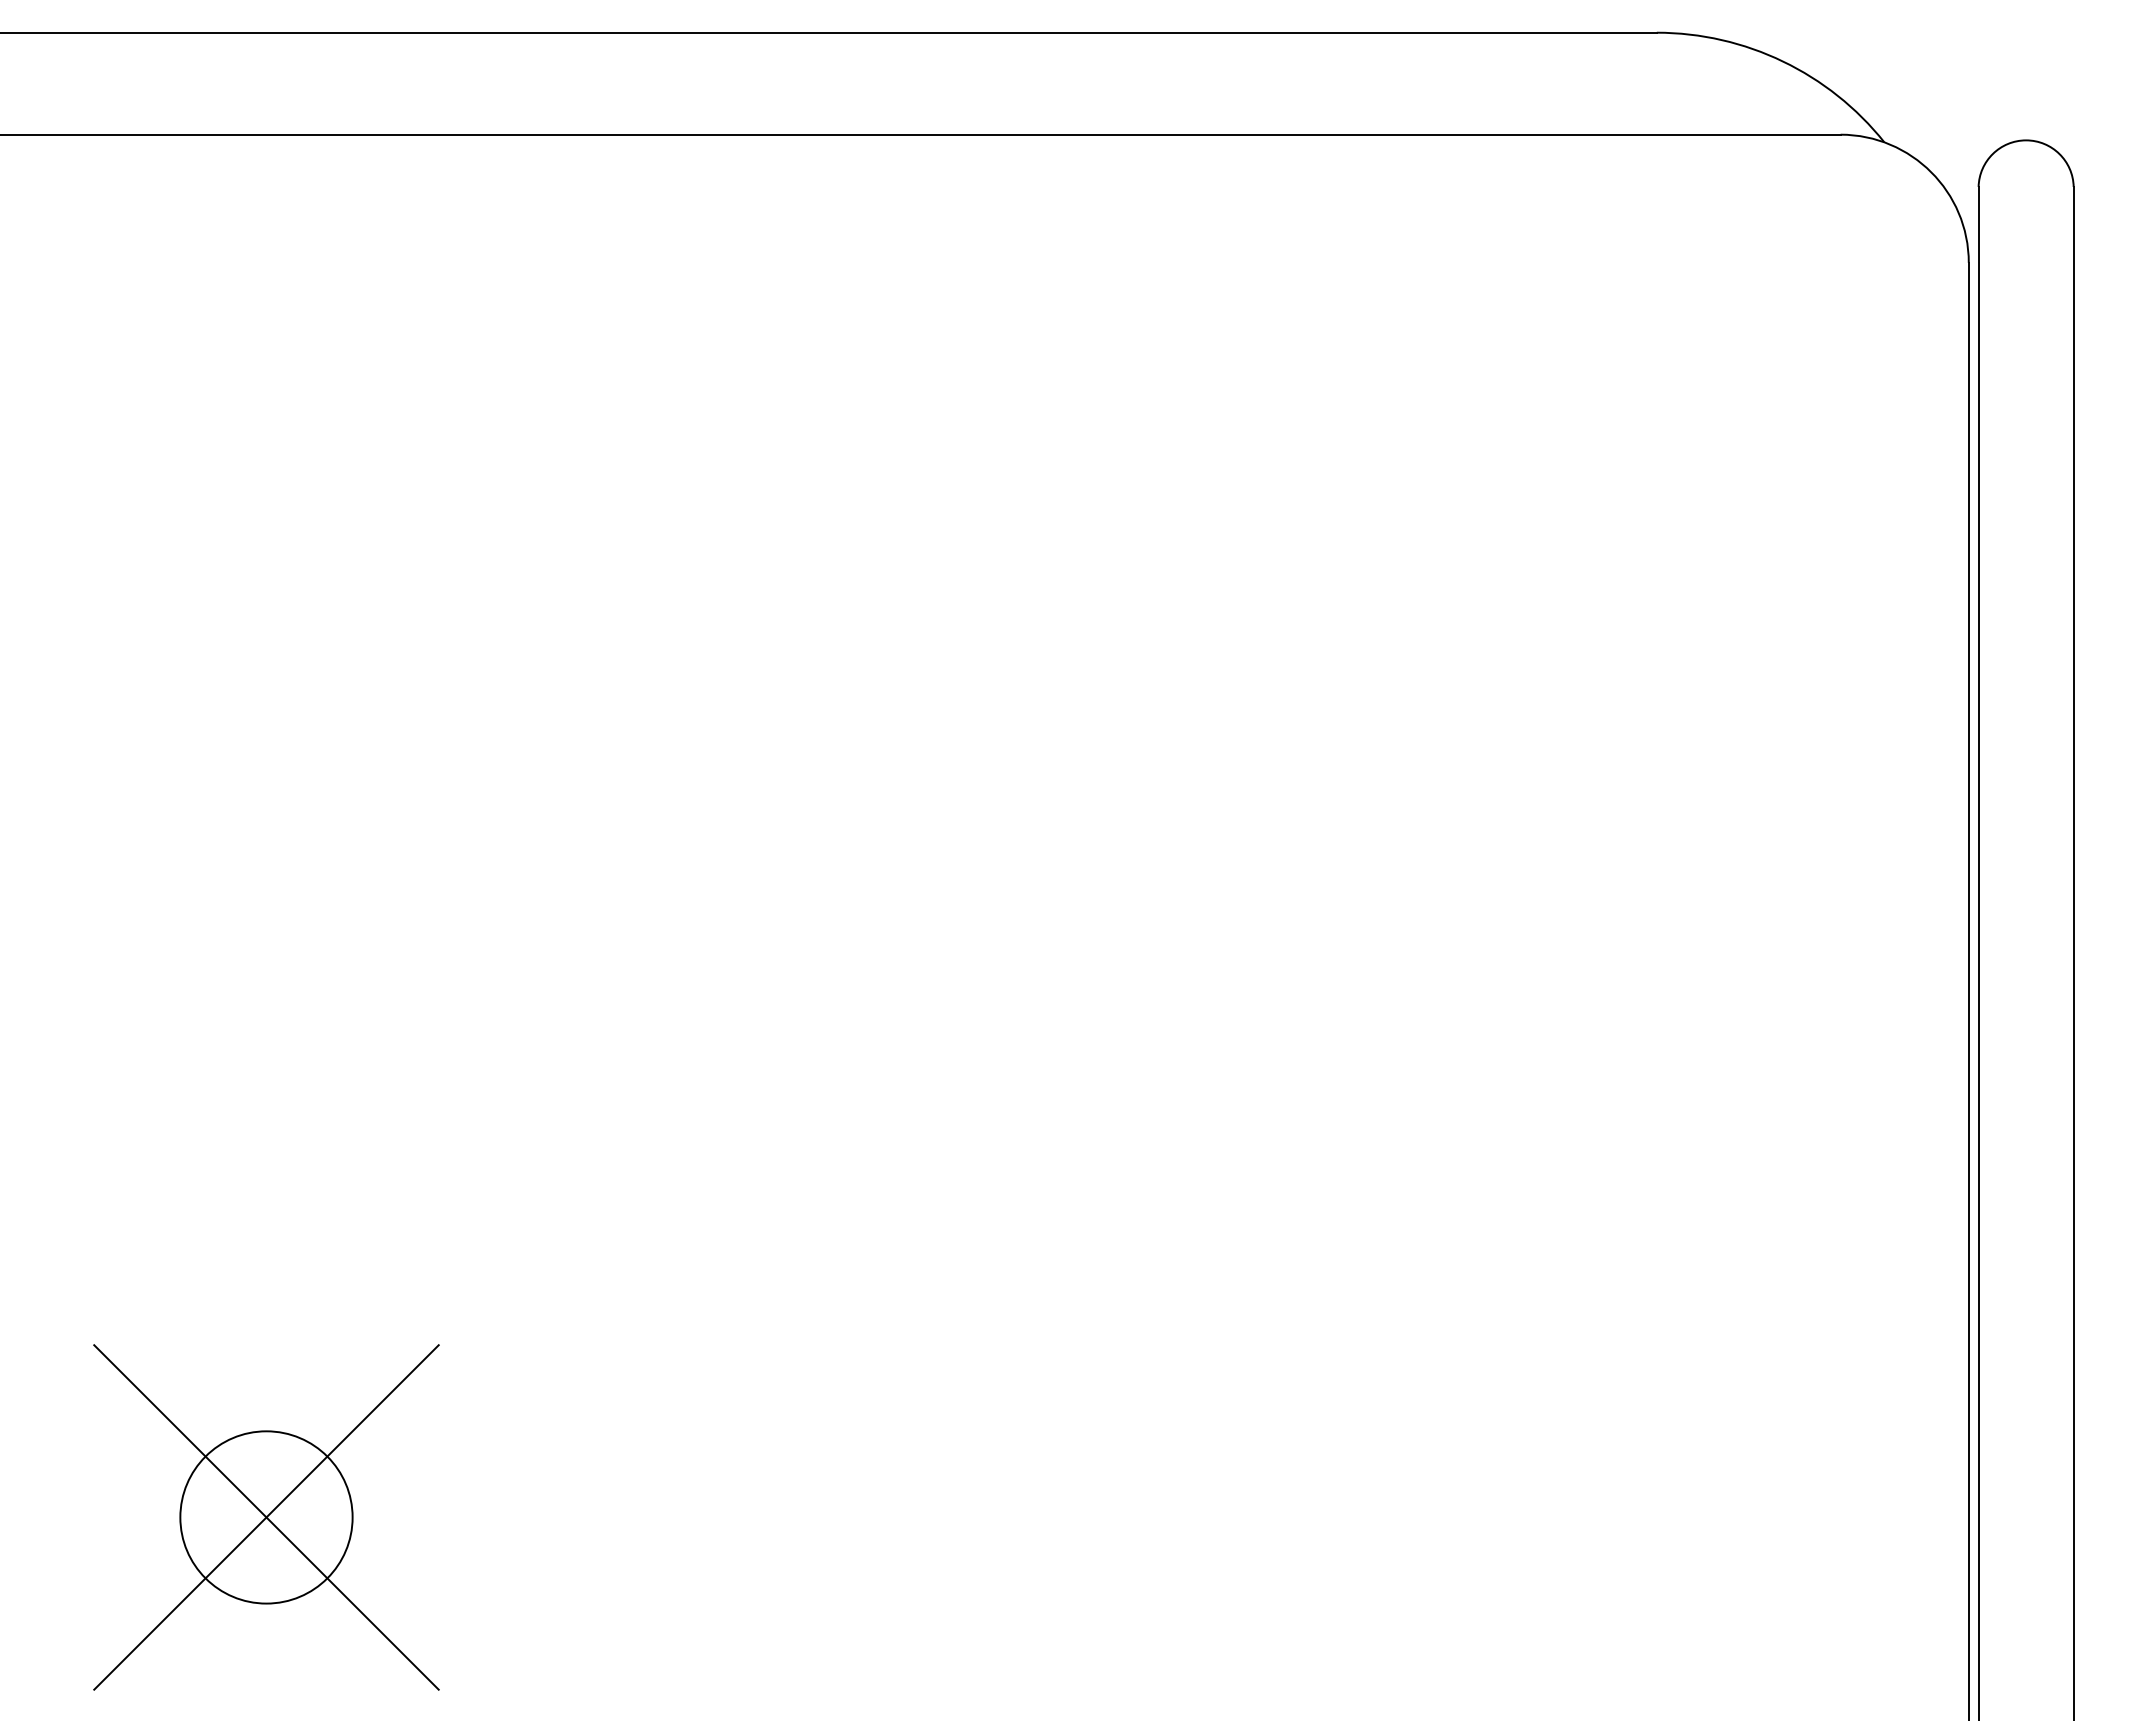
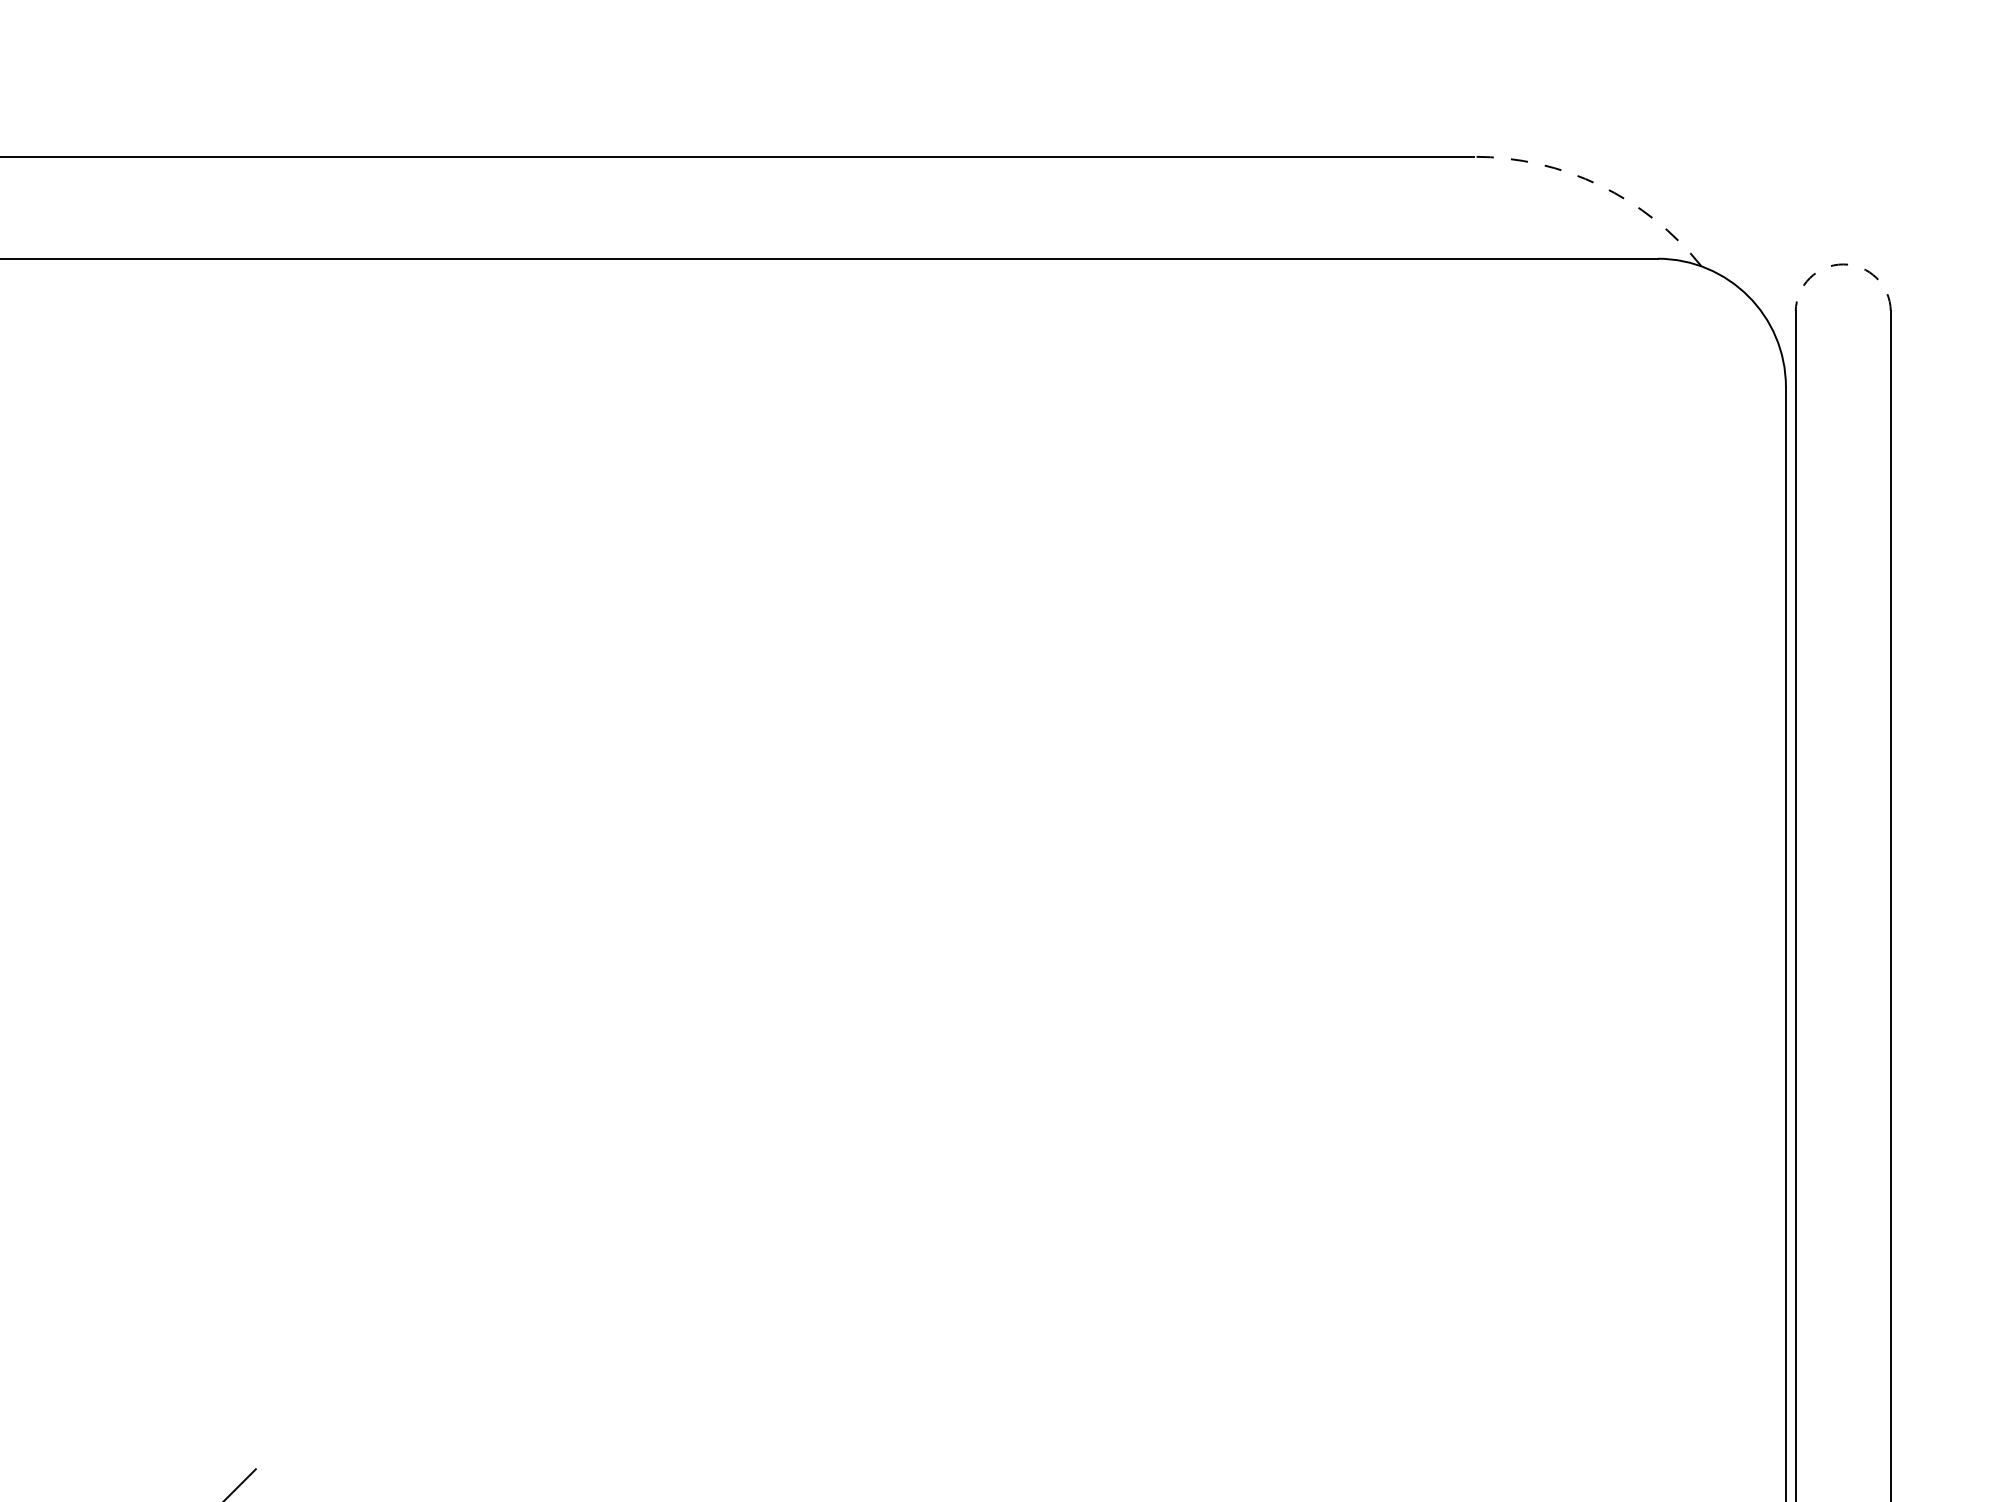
arc: (1783, 61) -> (1600, 185), solid -> dashed
arc: (2026, 140) -> (1843, 264), solid -> dashed

